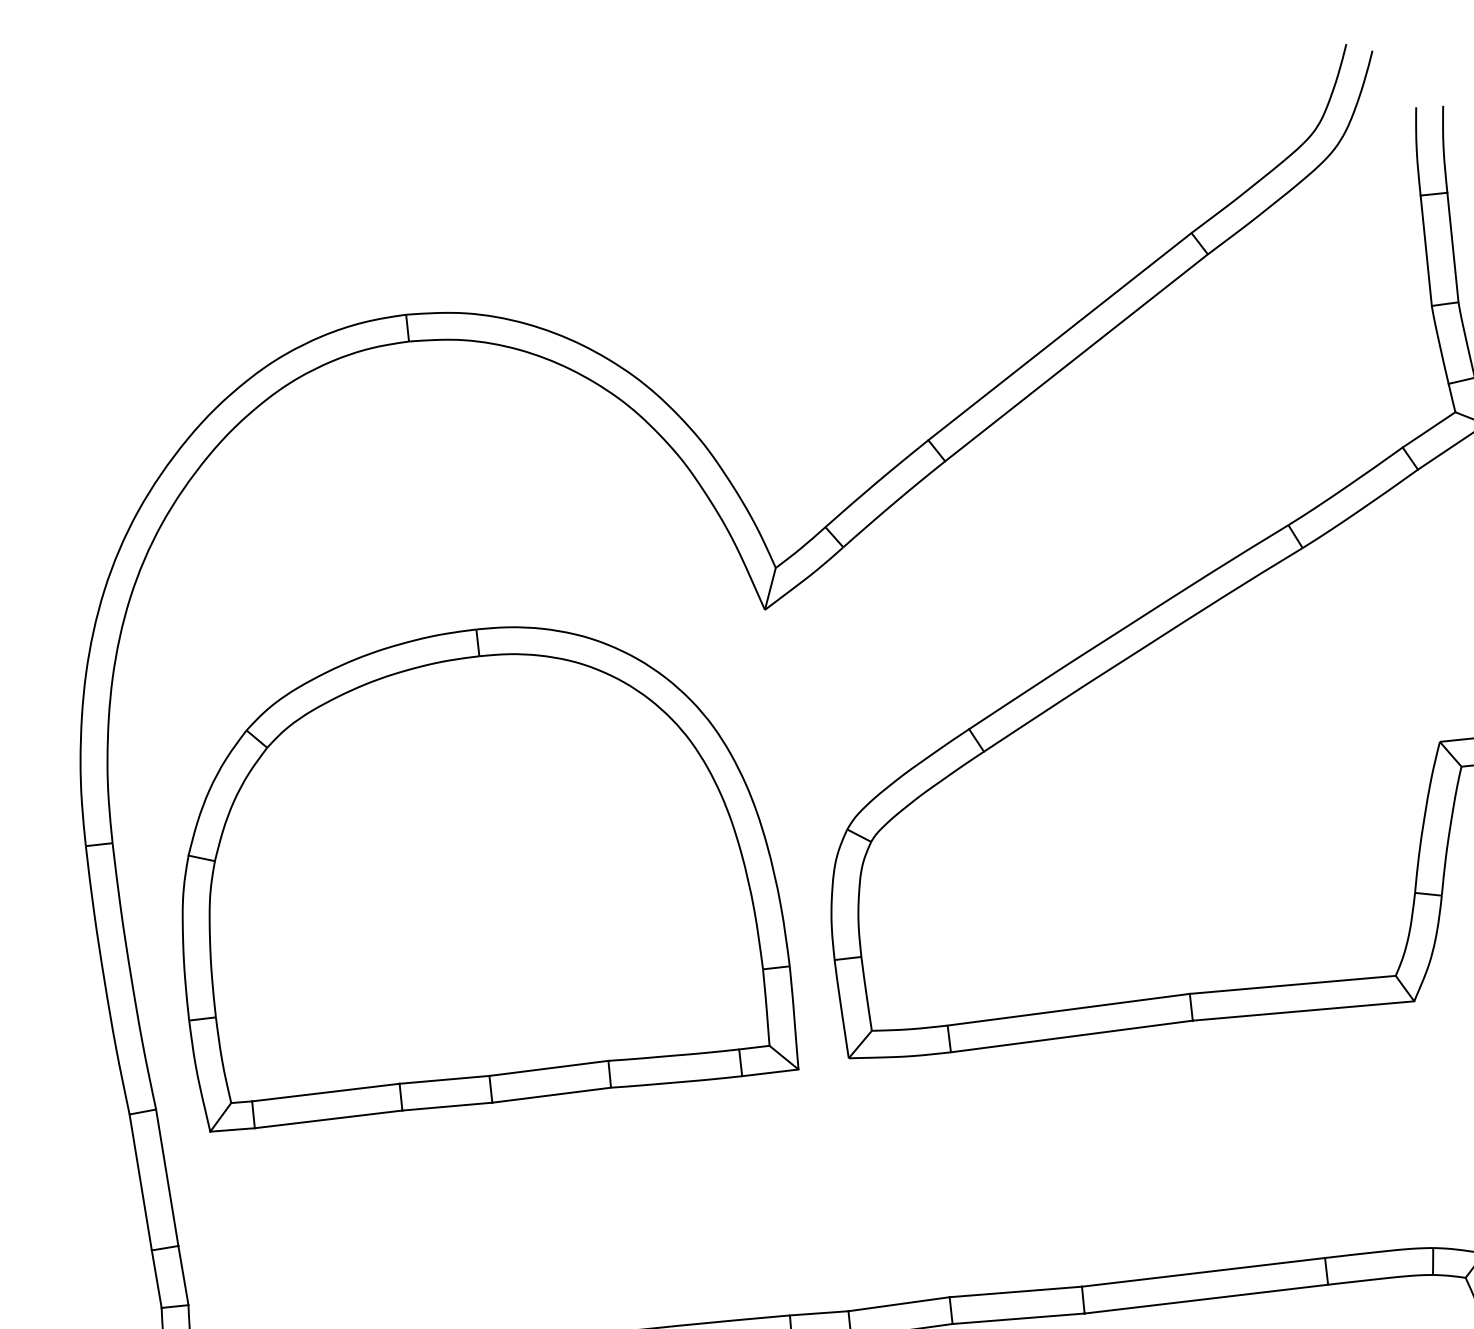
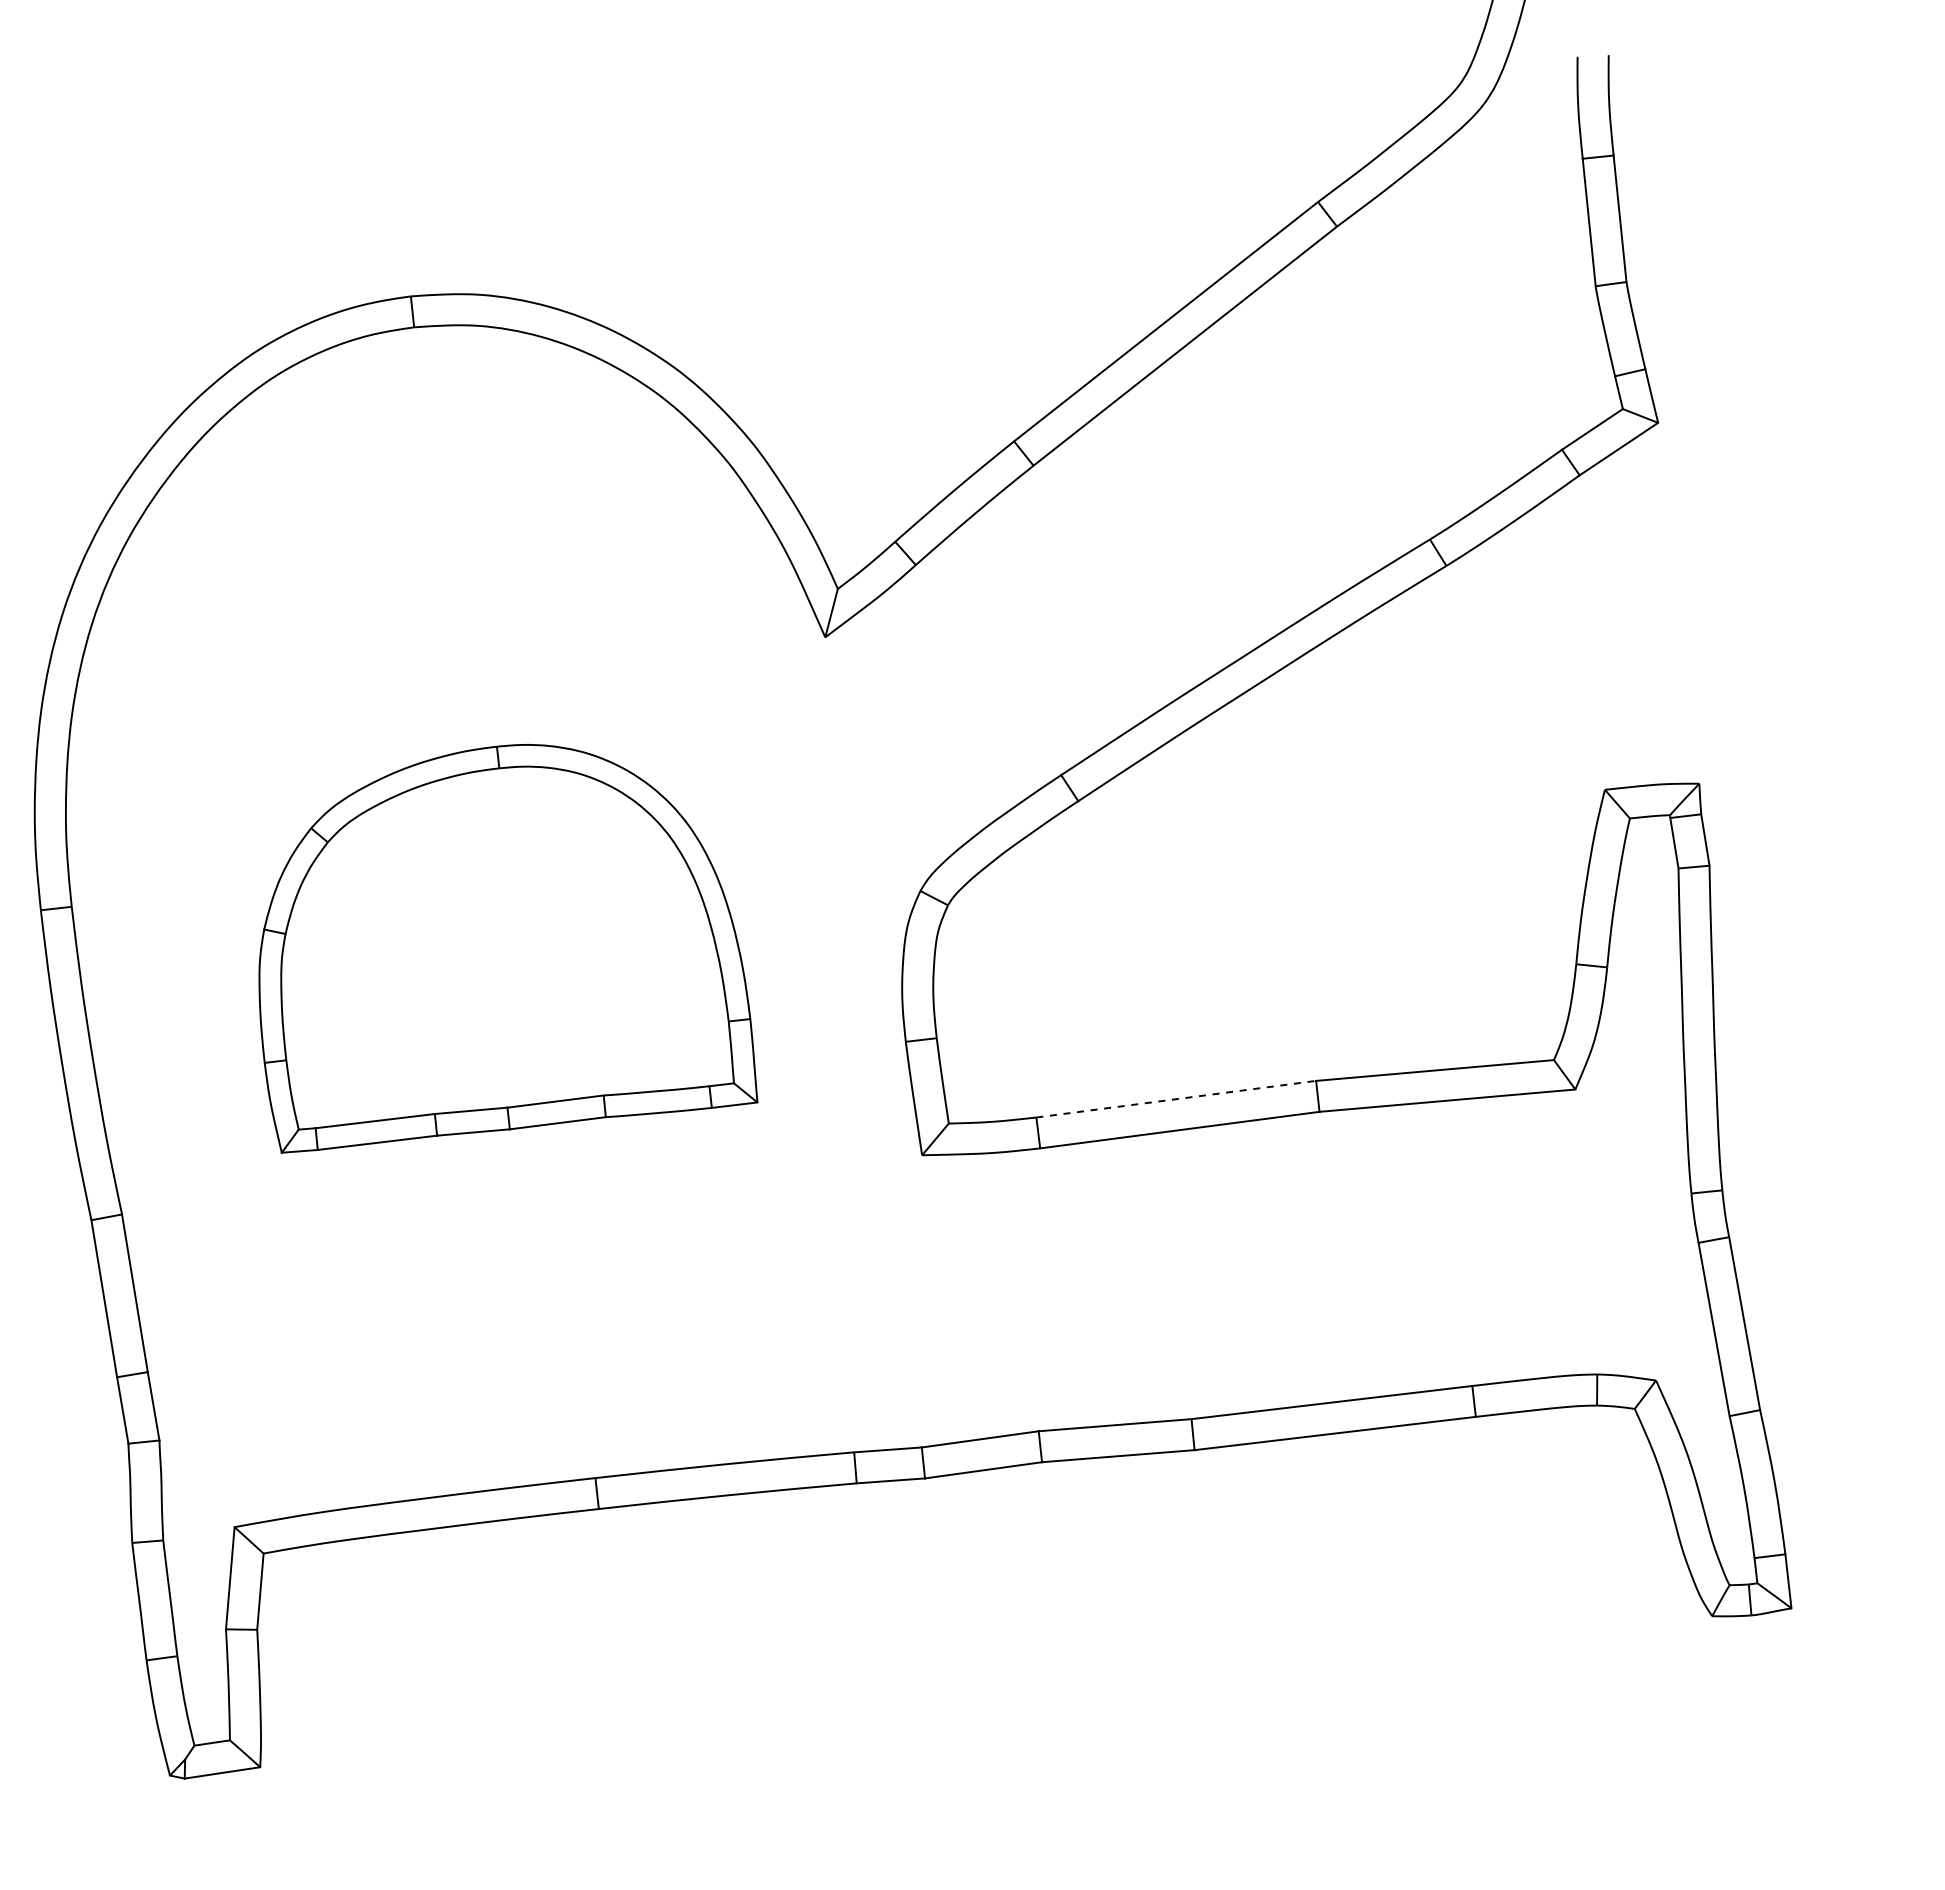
part: (490, 879) -> (508, 948), size x0.7
line: (1068, 1009) -> (1176, 1099), solid -> dashed

